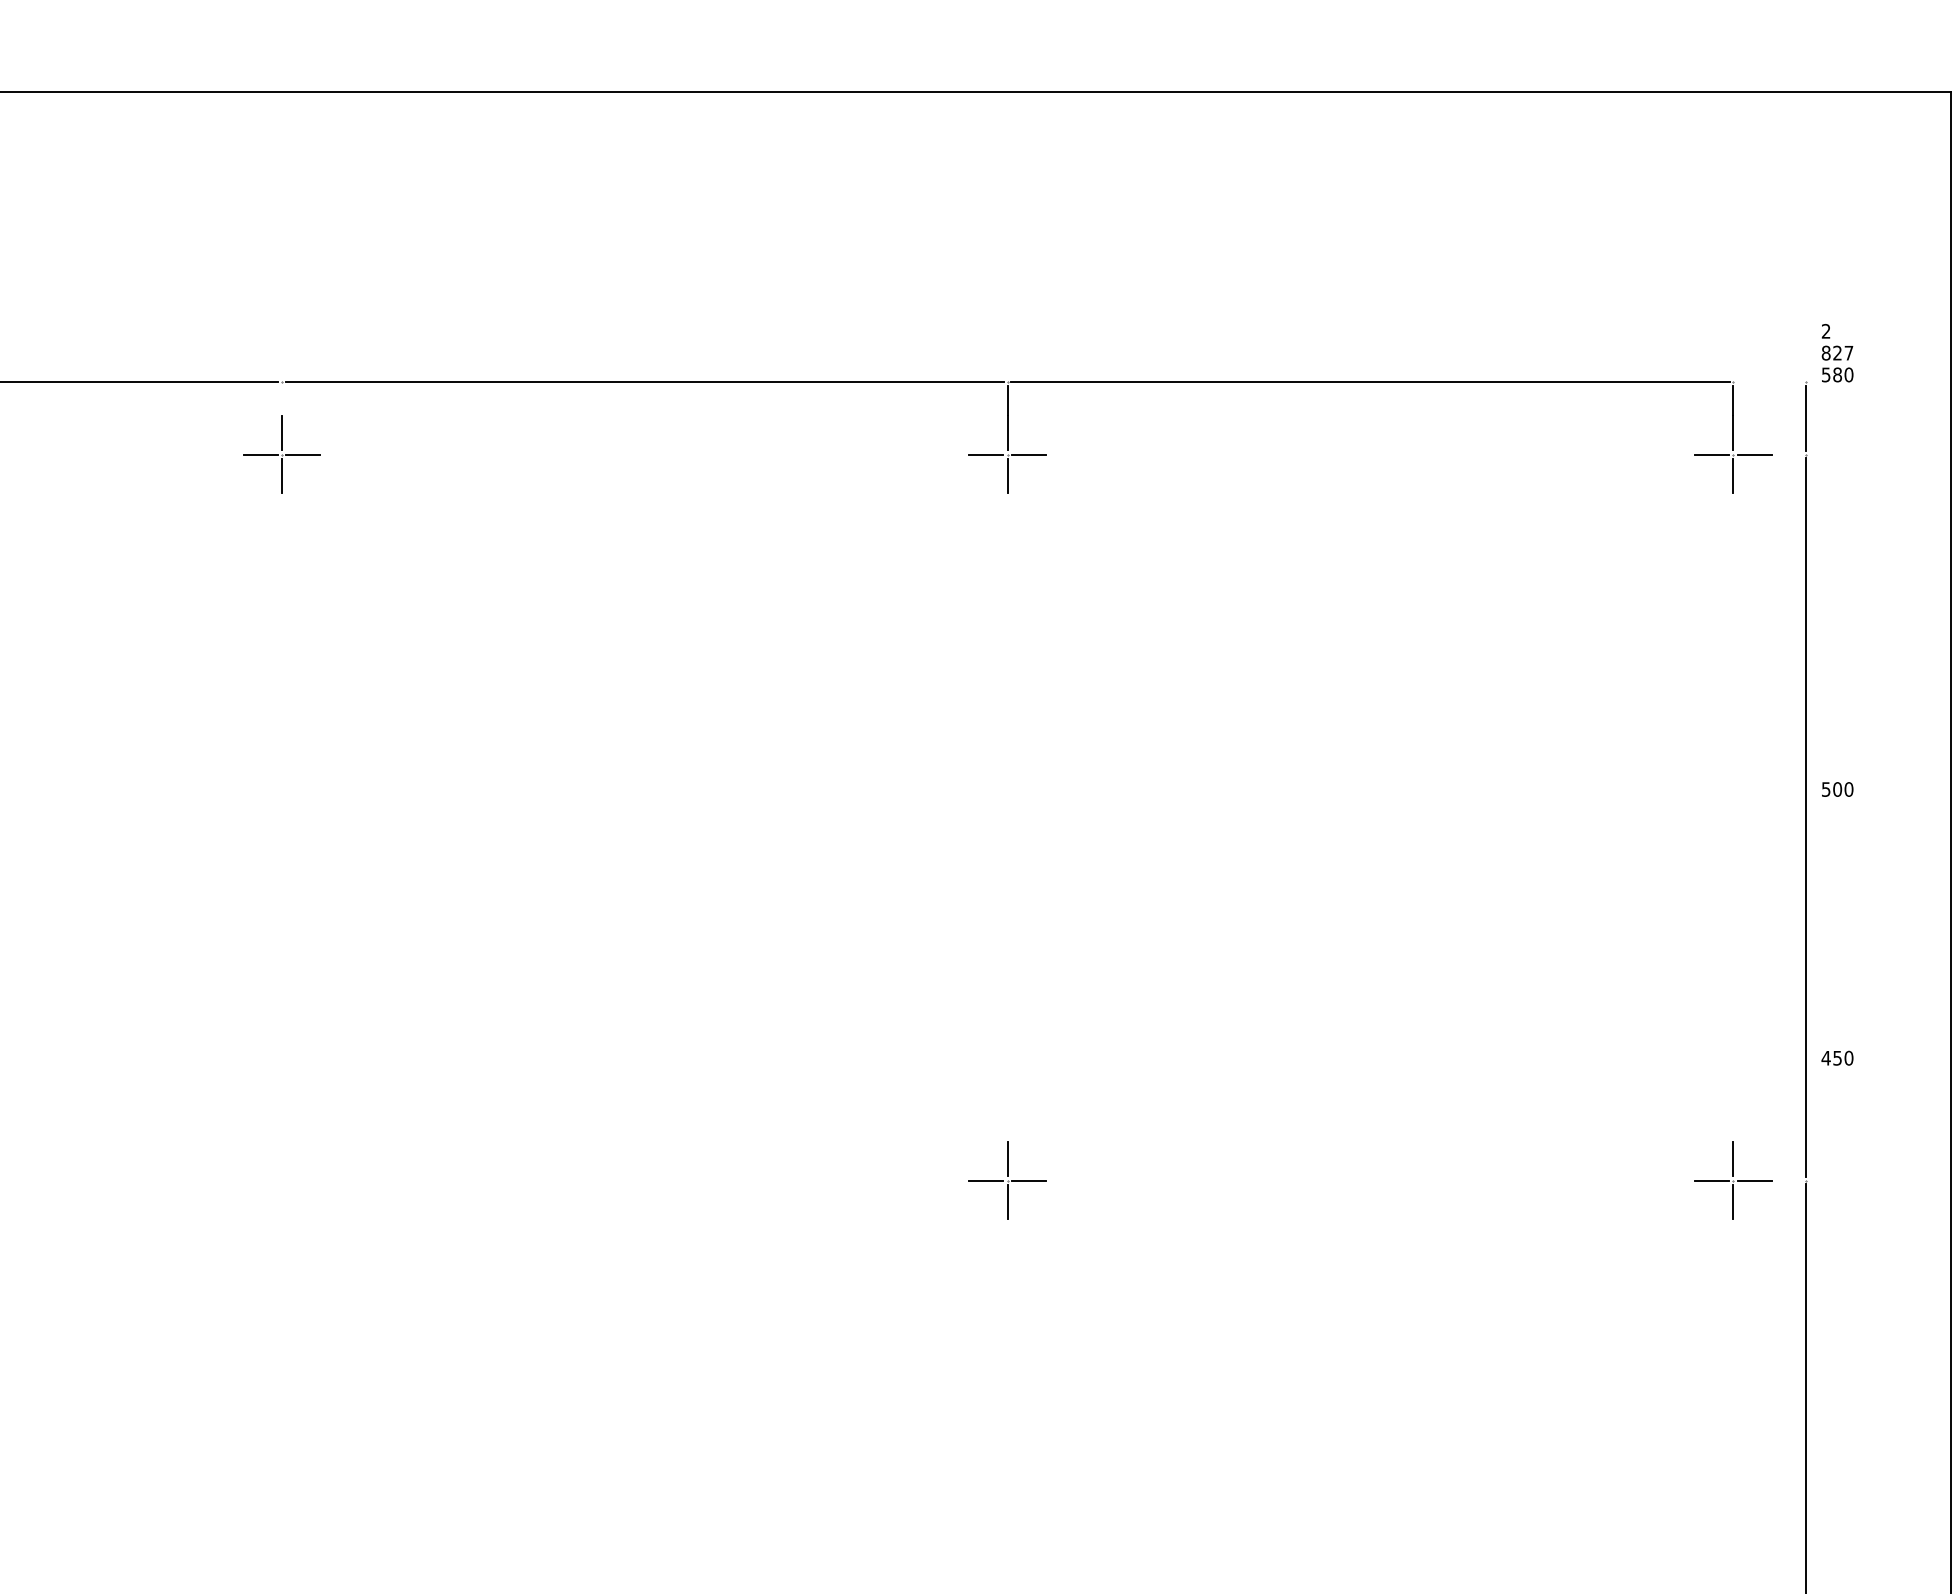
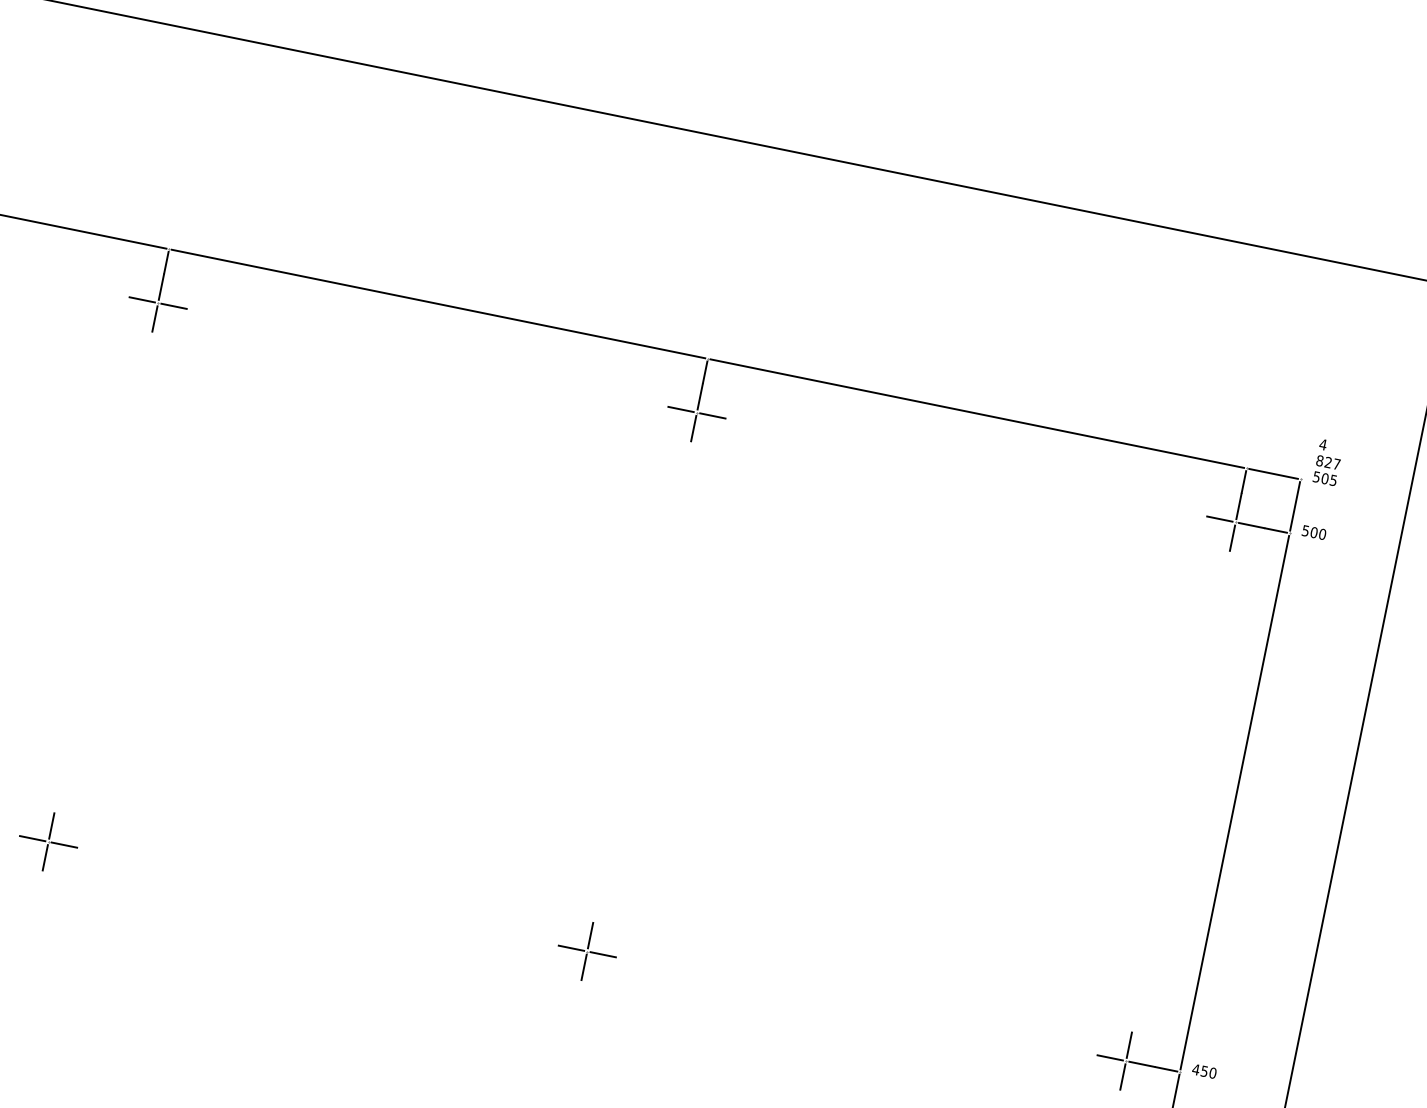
text: (1825, 330) -> (1322, 443), 2 -> 4
text: (1843, 374) -> (1329, 479), 580 -> 505
line: (1769, 382) -> (1273, 474), added
line: (281, 399) -> (166, 261), added
line: (1787, 454) -> (1275, 530), added
text: (1837, 789) -> (1314, 532), moved
text: (1837, 1057) -> (1204, 1070), moved
part: (281, 1180) -> (48, 841), added
line: (1787, 1180) -> (1166, 1069), added

